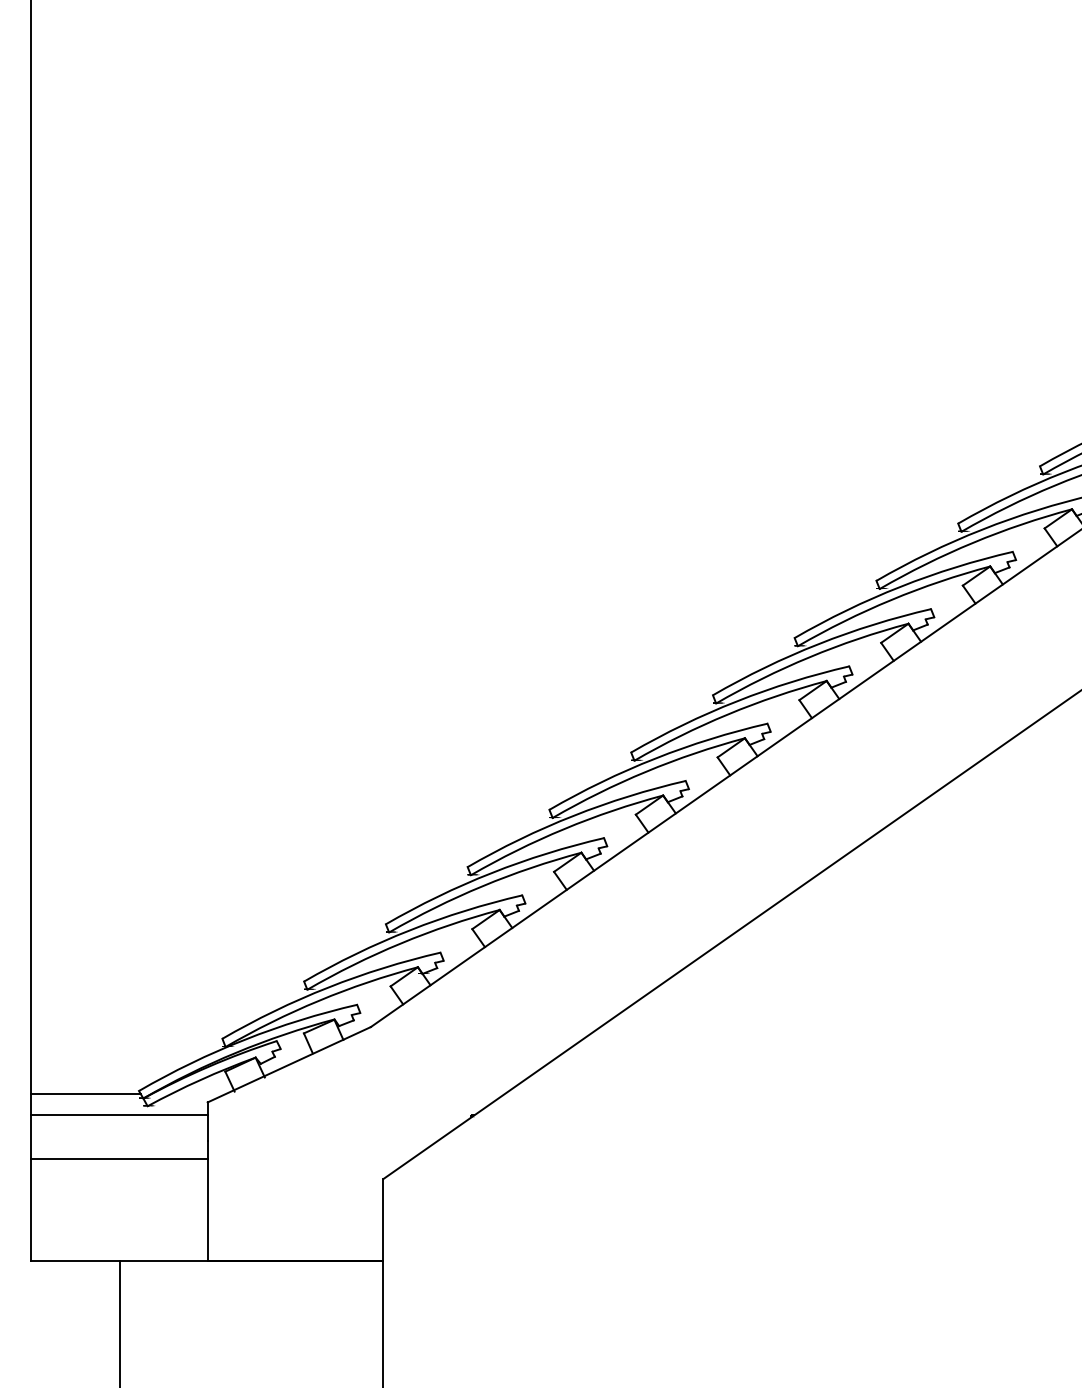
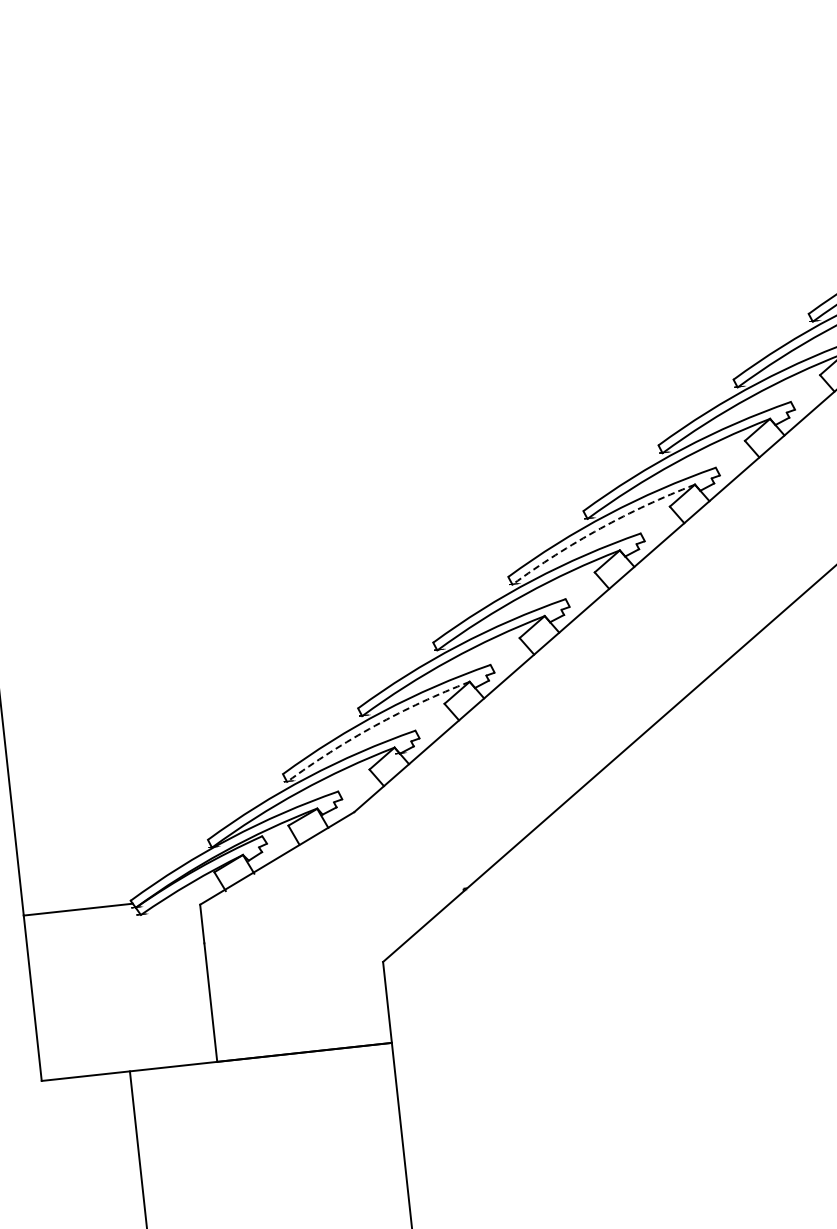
arc: (646, 771) -> (600, 528), solid -> dashed
arc: (400, 943) -> (374, 725), solid -> dashed
line: (119, 1114) -> (113, 926), removed
line: (119, 1158) -> (118, 969), removed

